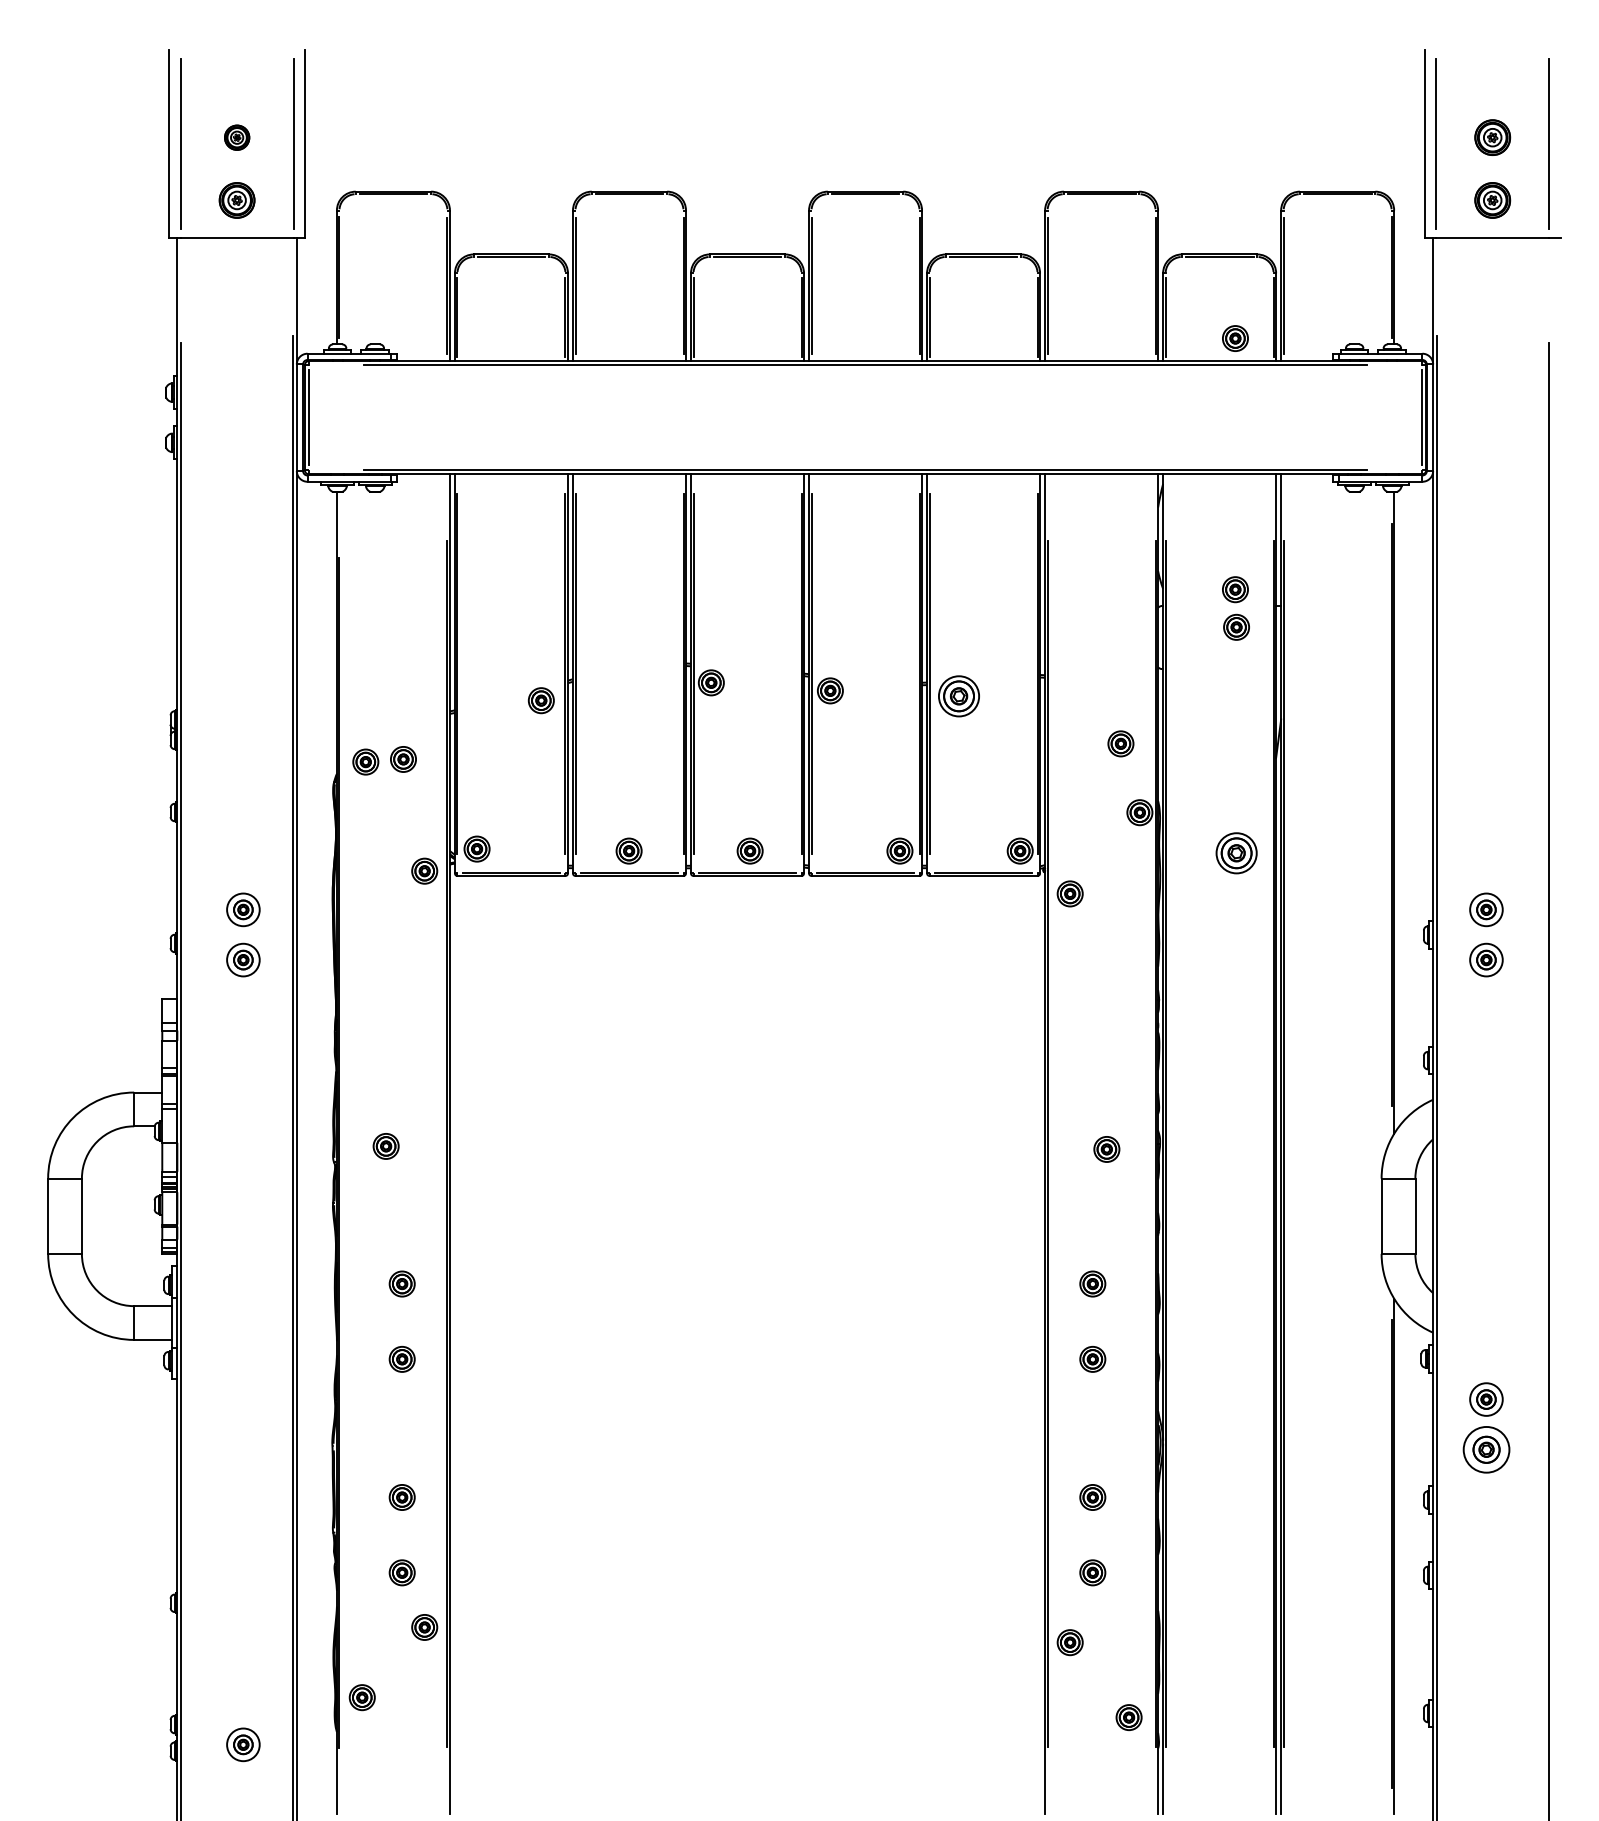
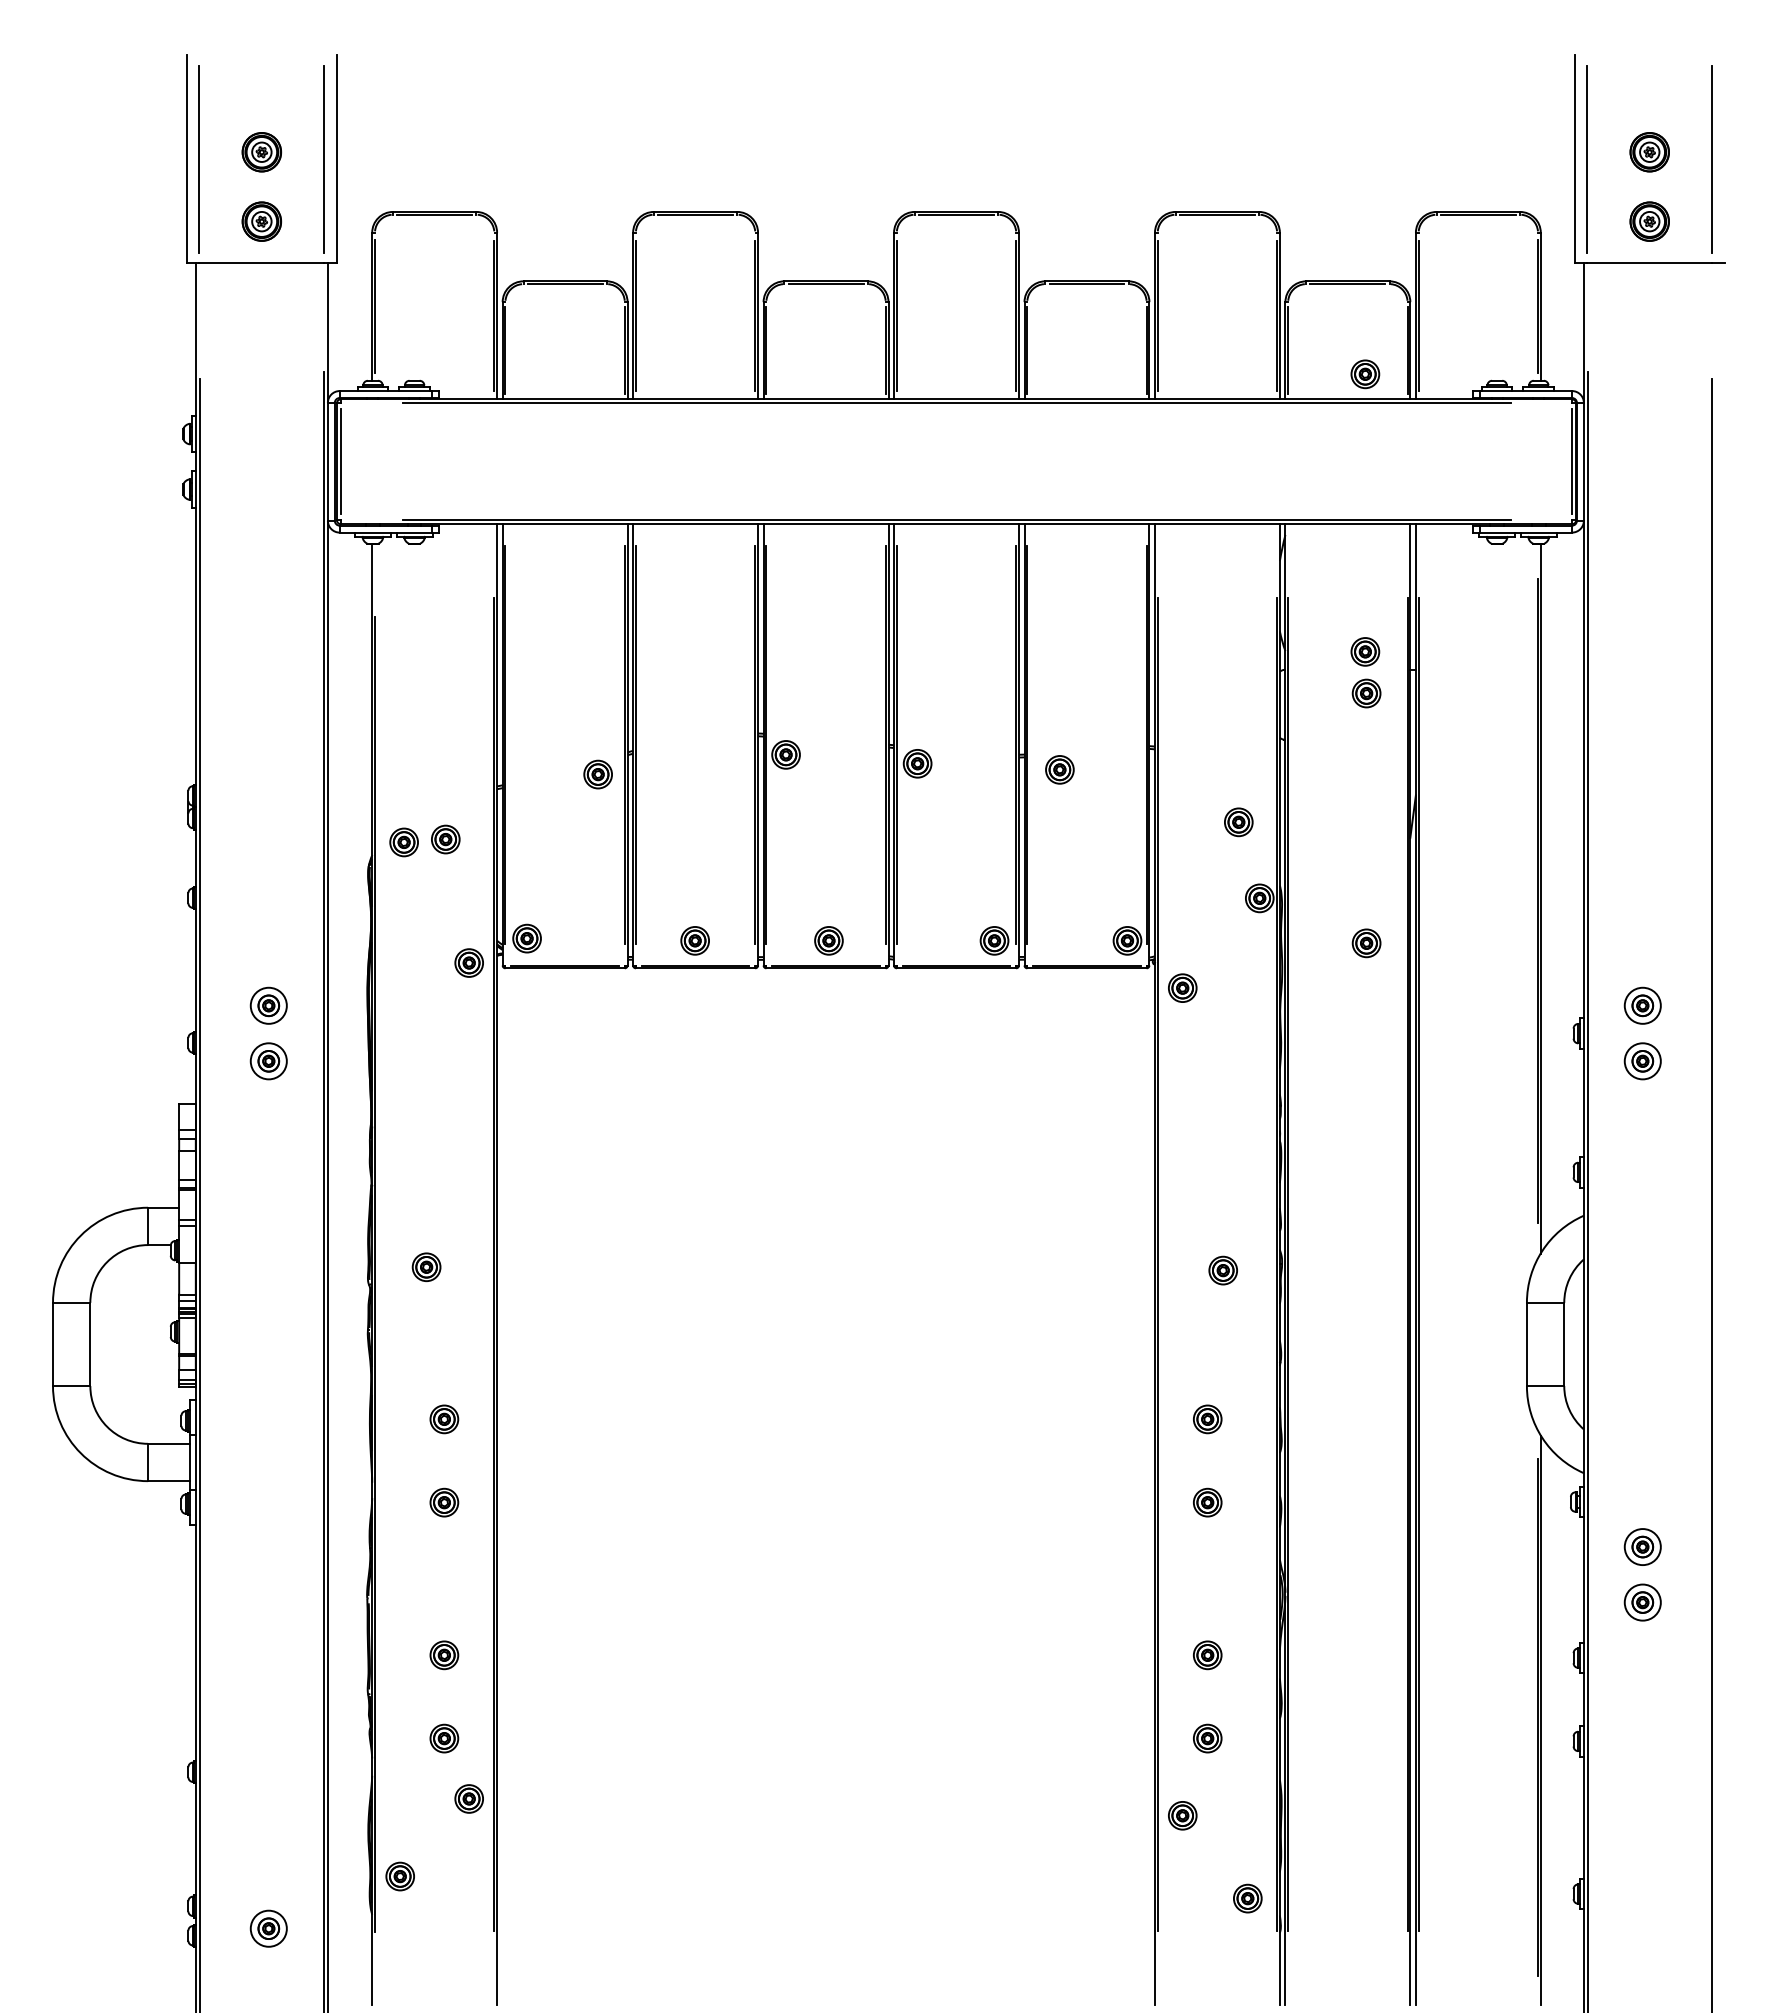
part: (236, 137) -> (261, 152), size x1.43
part: (958, 696) -> (1059, 769), size x0.62
part: (1236, 853) -> (1366, 943), size x0.62
part: (1486, 1449) -> (1642, 1602), size x0.71

